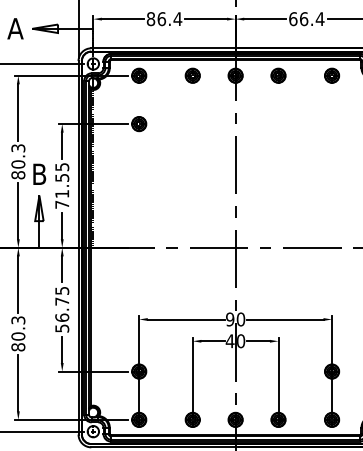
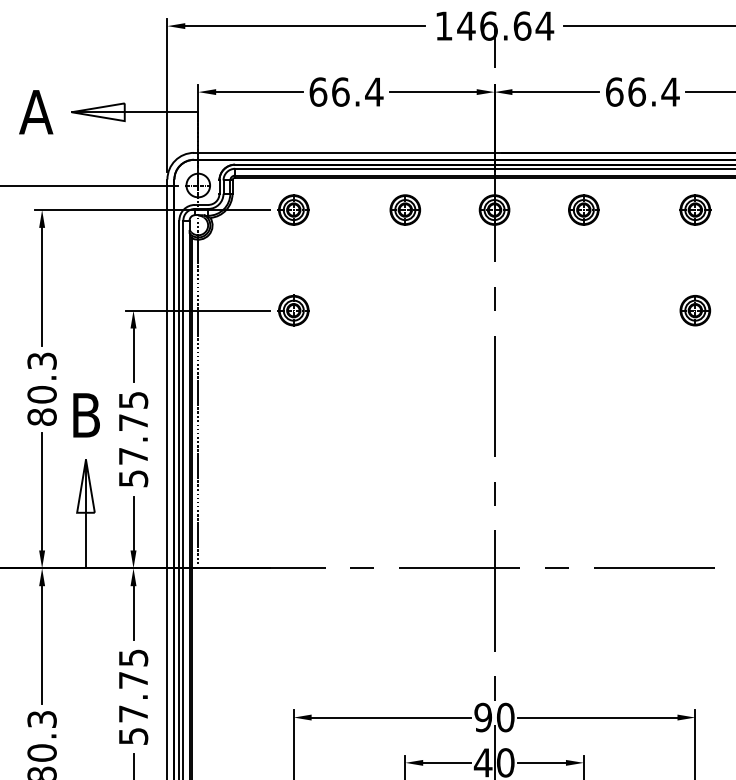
text: (150, 18) -> (317, 90), 86.4 -> 66.4
part: (332, 124) -> (696, 311), added
text: (62, 191) -> (134, 451), 71.55 -> 57.75
text: (62, 317) -> (134, 713), 56.75 -> 57.75

